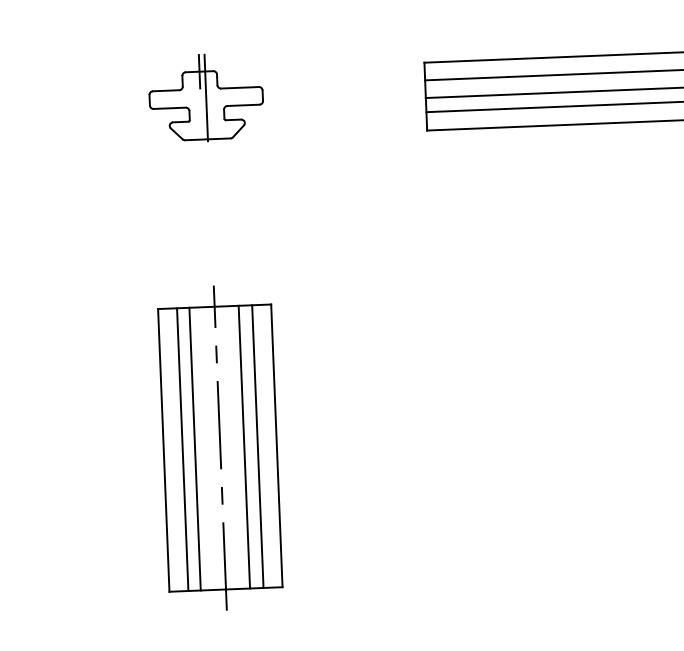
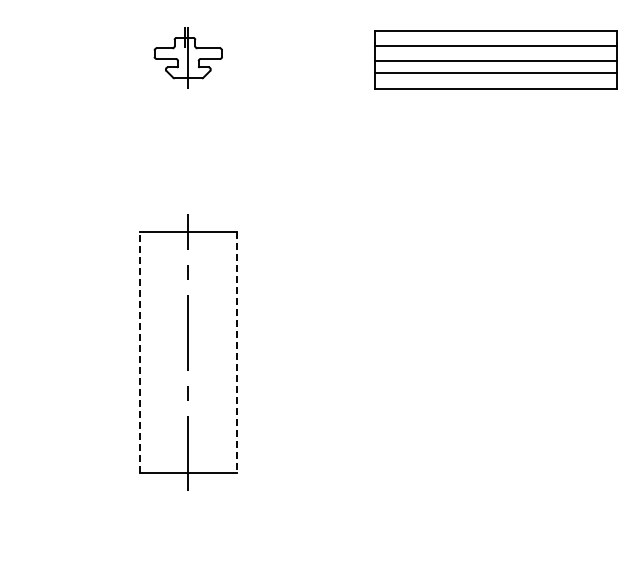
part: (206, 97) -> (188, 53), size x0.7
line: (276, 445) -> (236, 352), solid -> dashed
line: (258, 446) -> (220, 352), removed
line: (243, 447) -> (208, 352), removed
line: (183, 449) -> (156, 352), removed
line: (194, 449) -> (166, 352), removed
line: (164, 450) -> (140, 352), solid -> dashed

